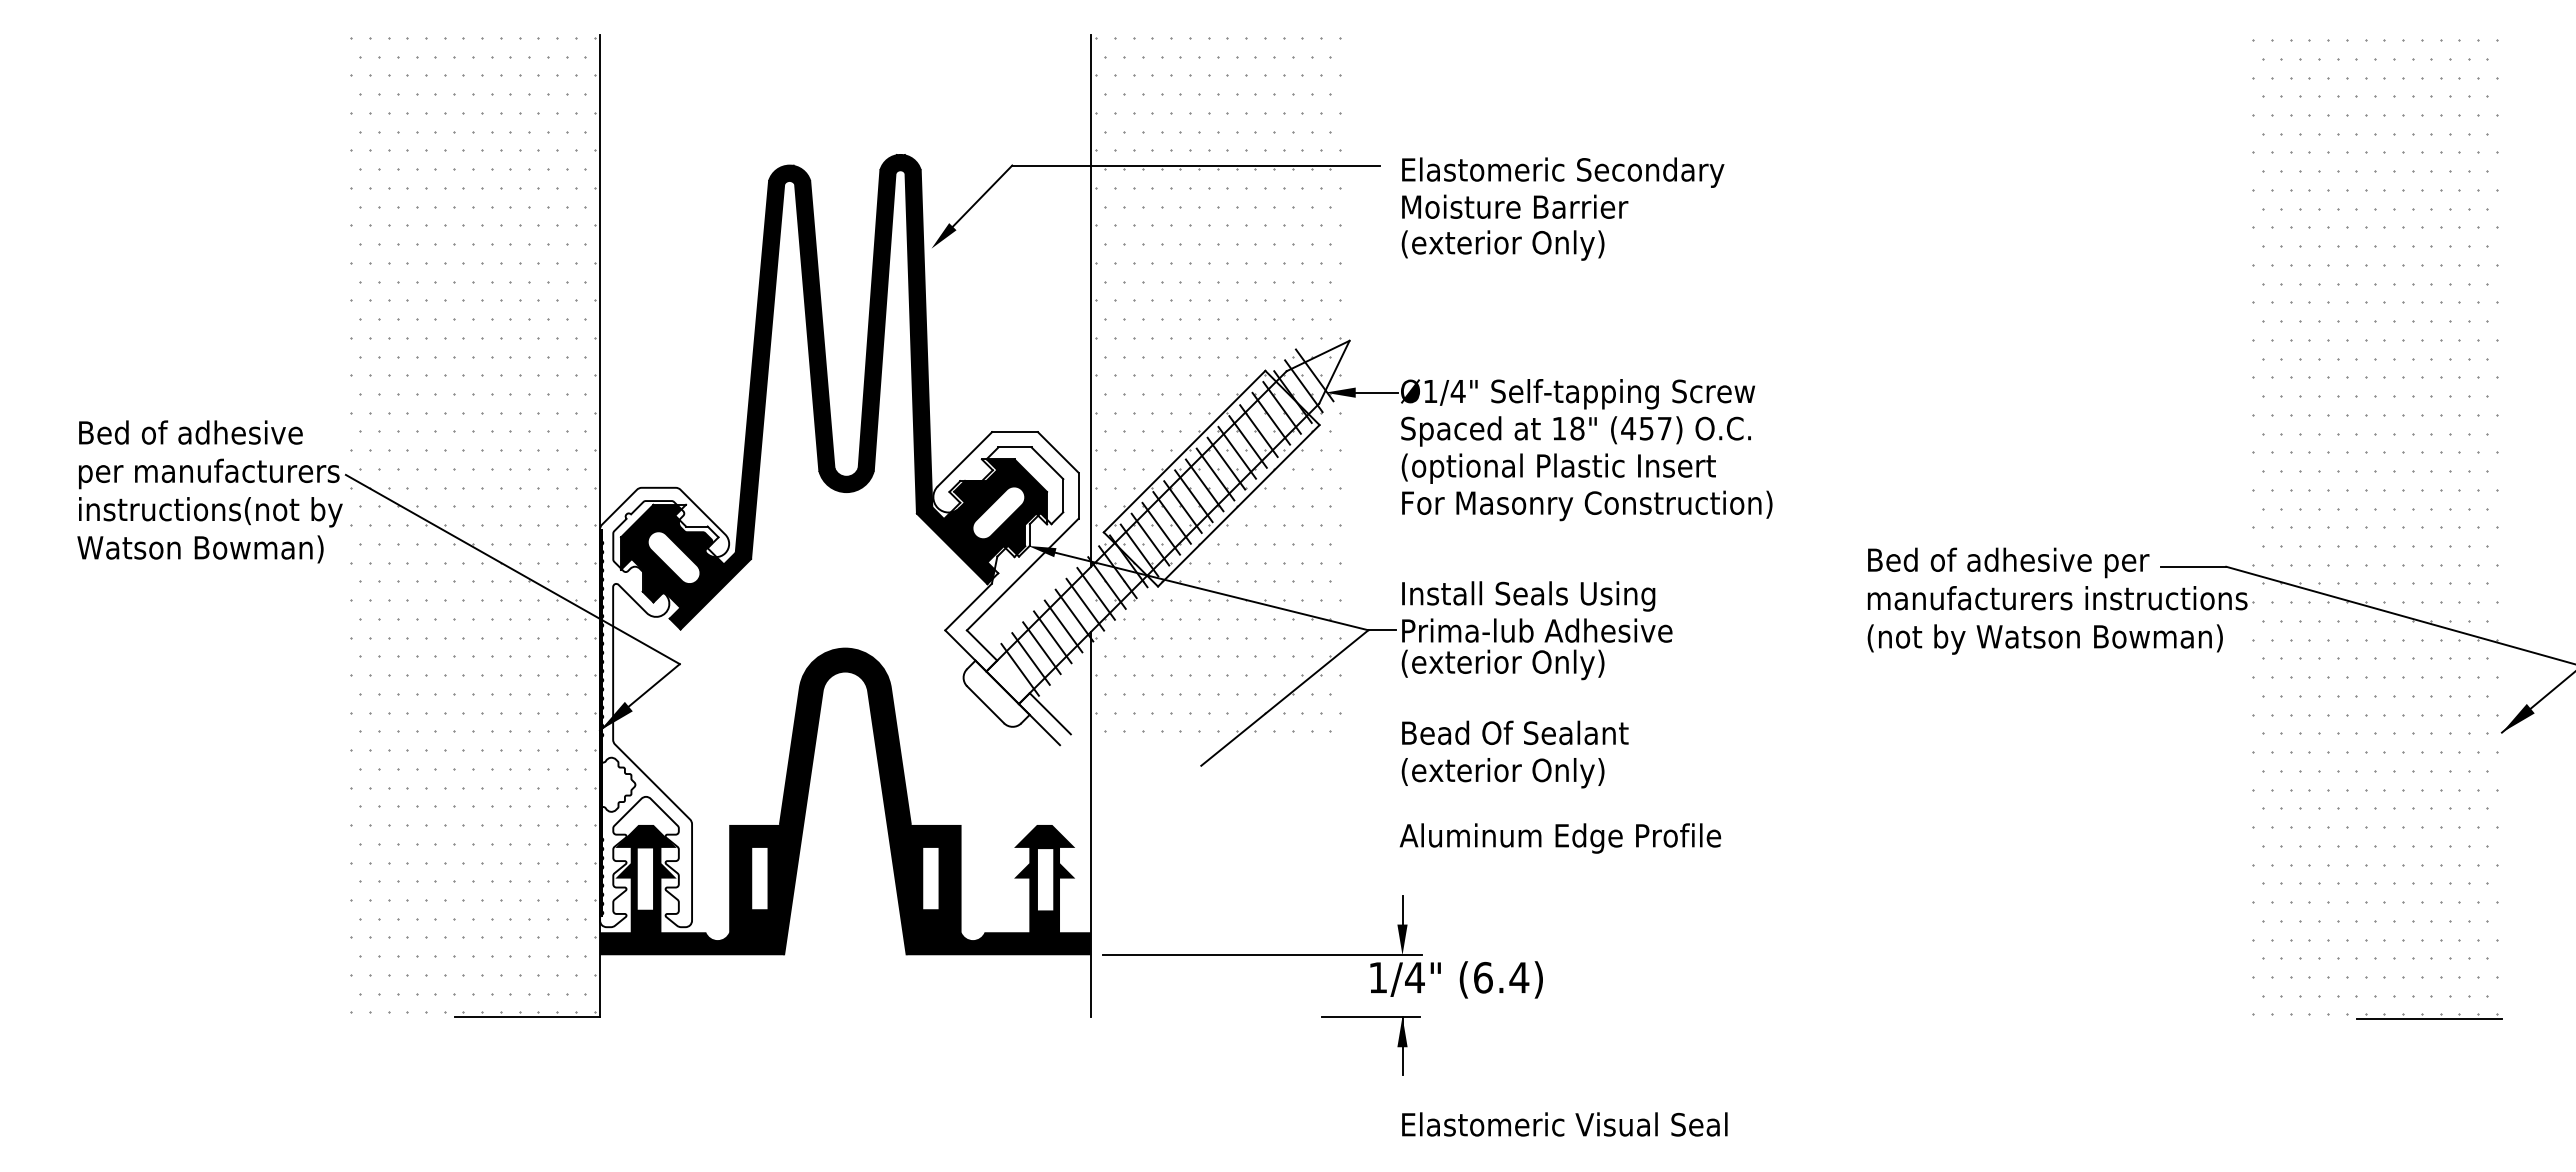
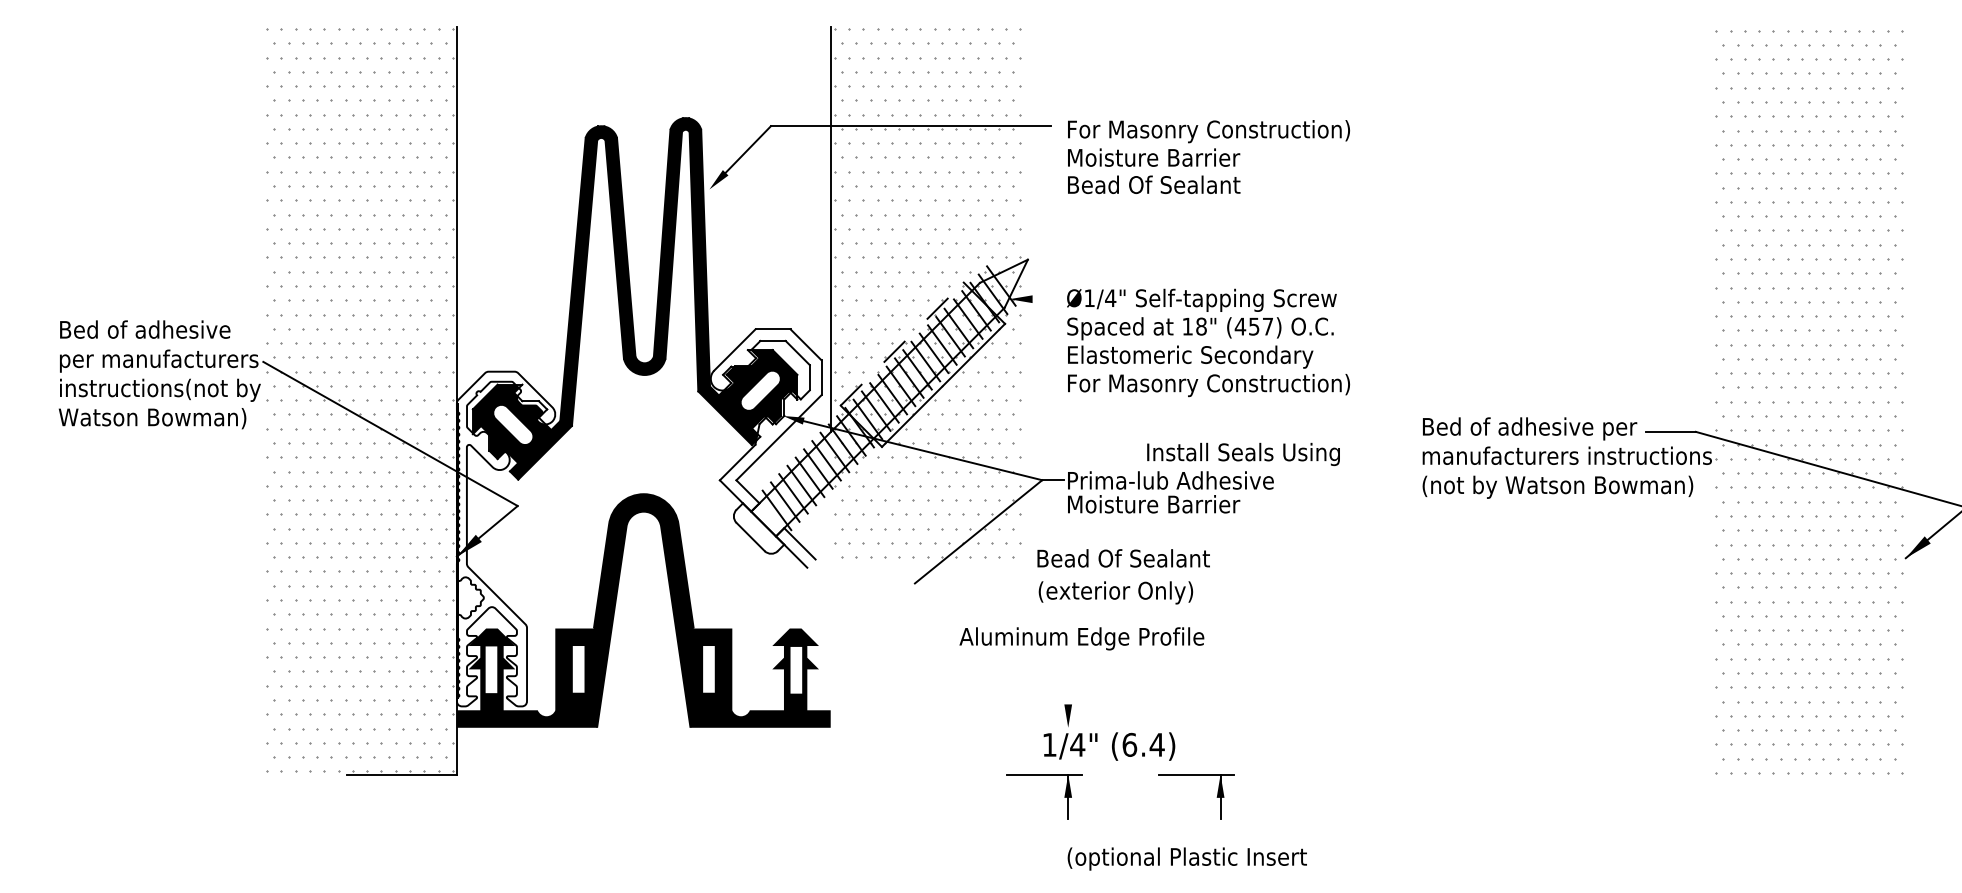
text: (1588, 172) -> (1209, 131), Elastomeric Secondary -> For Masonry Construction)
text: (1514, 245) -> (1153, 187), (exterior Only) -> Bead Of Sealant
line: (1376, 392) -> (1048, 299), removed
line: (1184, 451) -> (902, 344), solid -> dashed
text: (1562, 468) -> (1190, 356), (optional Plastic Insert -> Elastomeric Secondary
text: (1528, 596) -> (1243, 454), moved
text: (1514, 664) -> (1153, 506), (exterior Only) -> Moisture Barrier
text: (1515, 732) -> (1123, 558), moved
text: (1502, 773) -> (1115, 593), moved
line: (1090, 824) -> (830, 628), removed
text: (1560, 838) -> (1081, 638), moved
line: (1402, 909) -> (1068, 692), removed
line: (1262, 955) -> (961, 727), removed
line: (2429, 1018) -> (1850, 775), removed
part: (1597, 1045) -> (1216, 796), added
text: (1564, 1127) -> (1191, 859), Elastomeric Visual Seal -> (optional Plastic Insert

